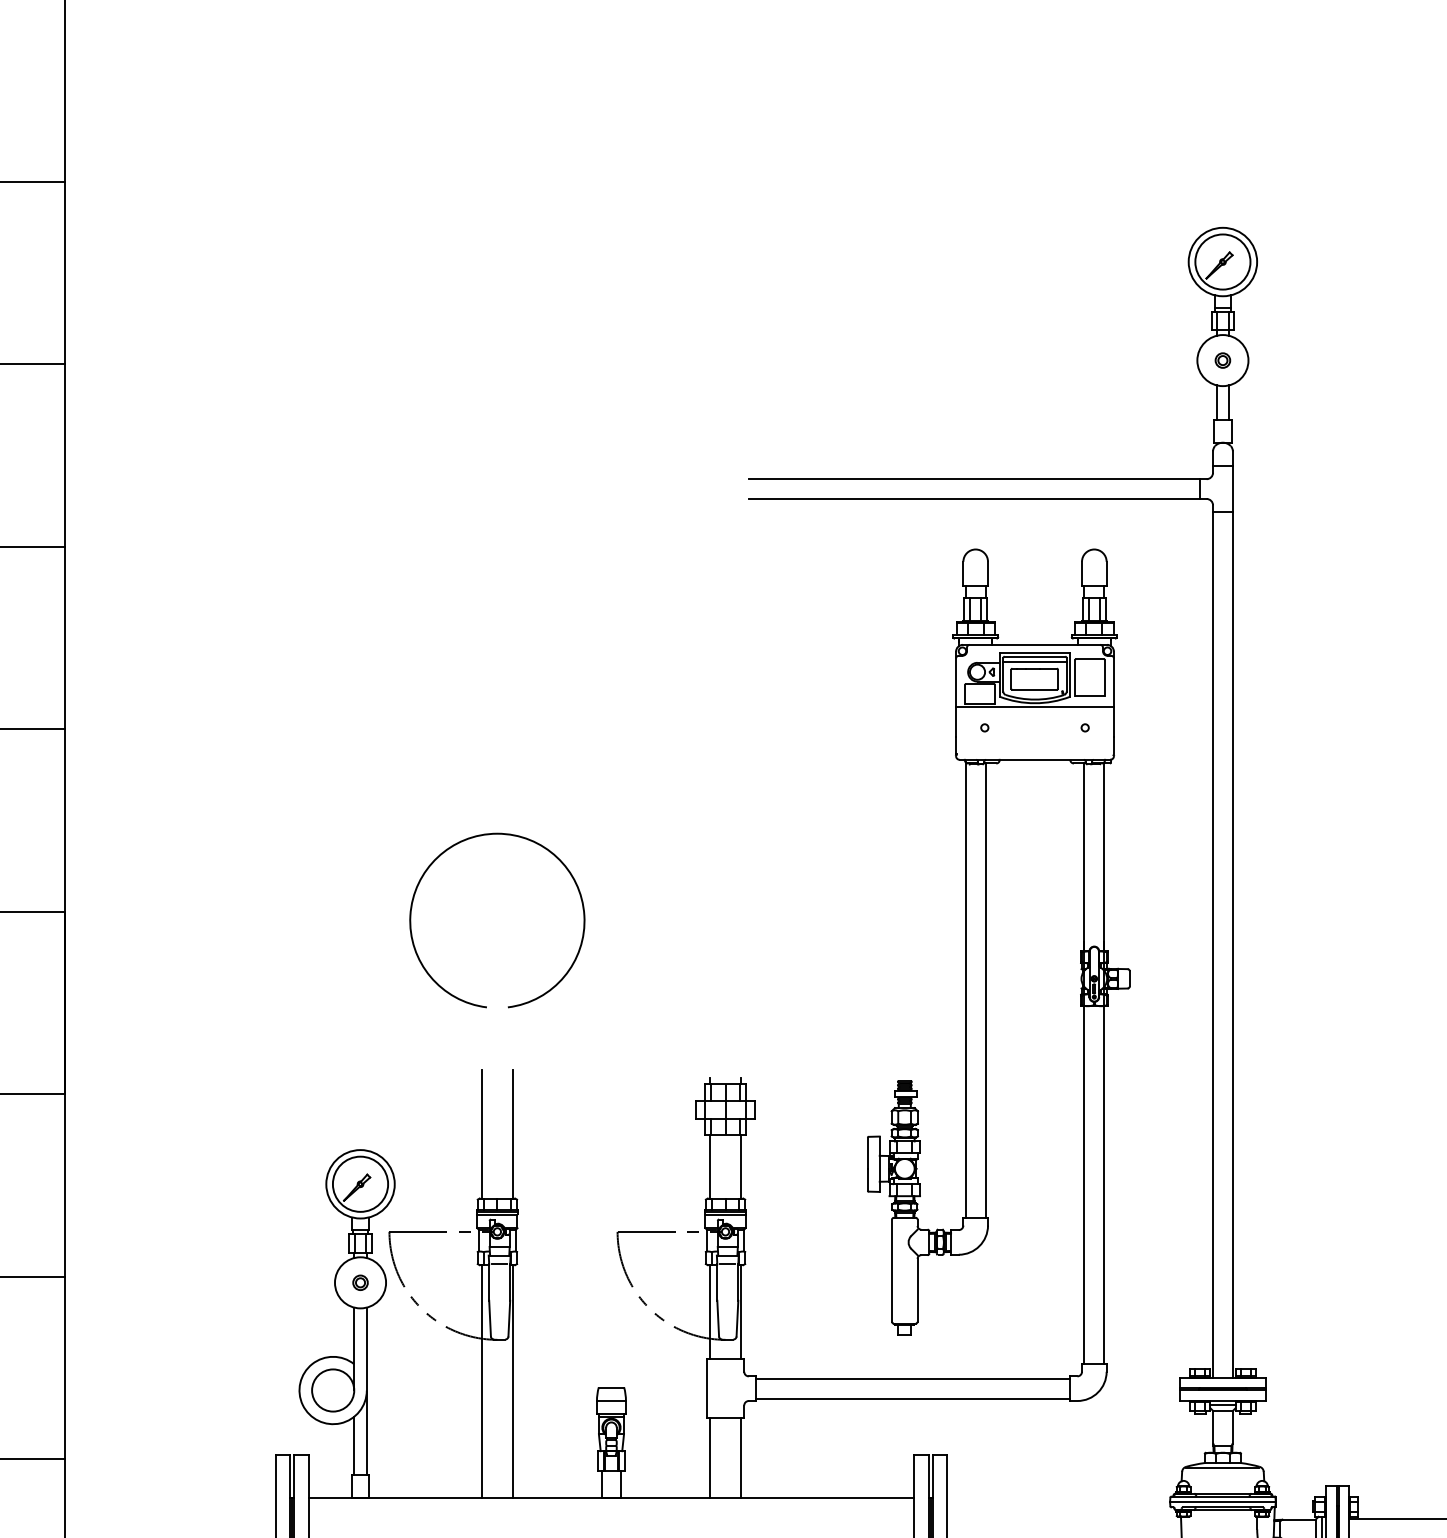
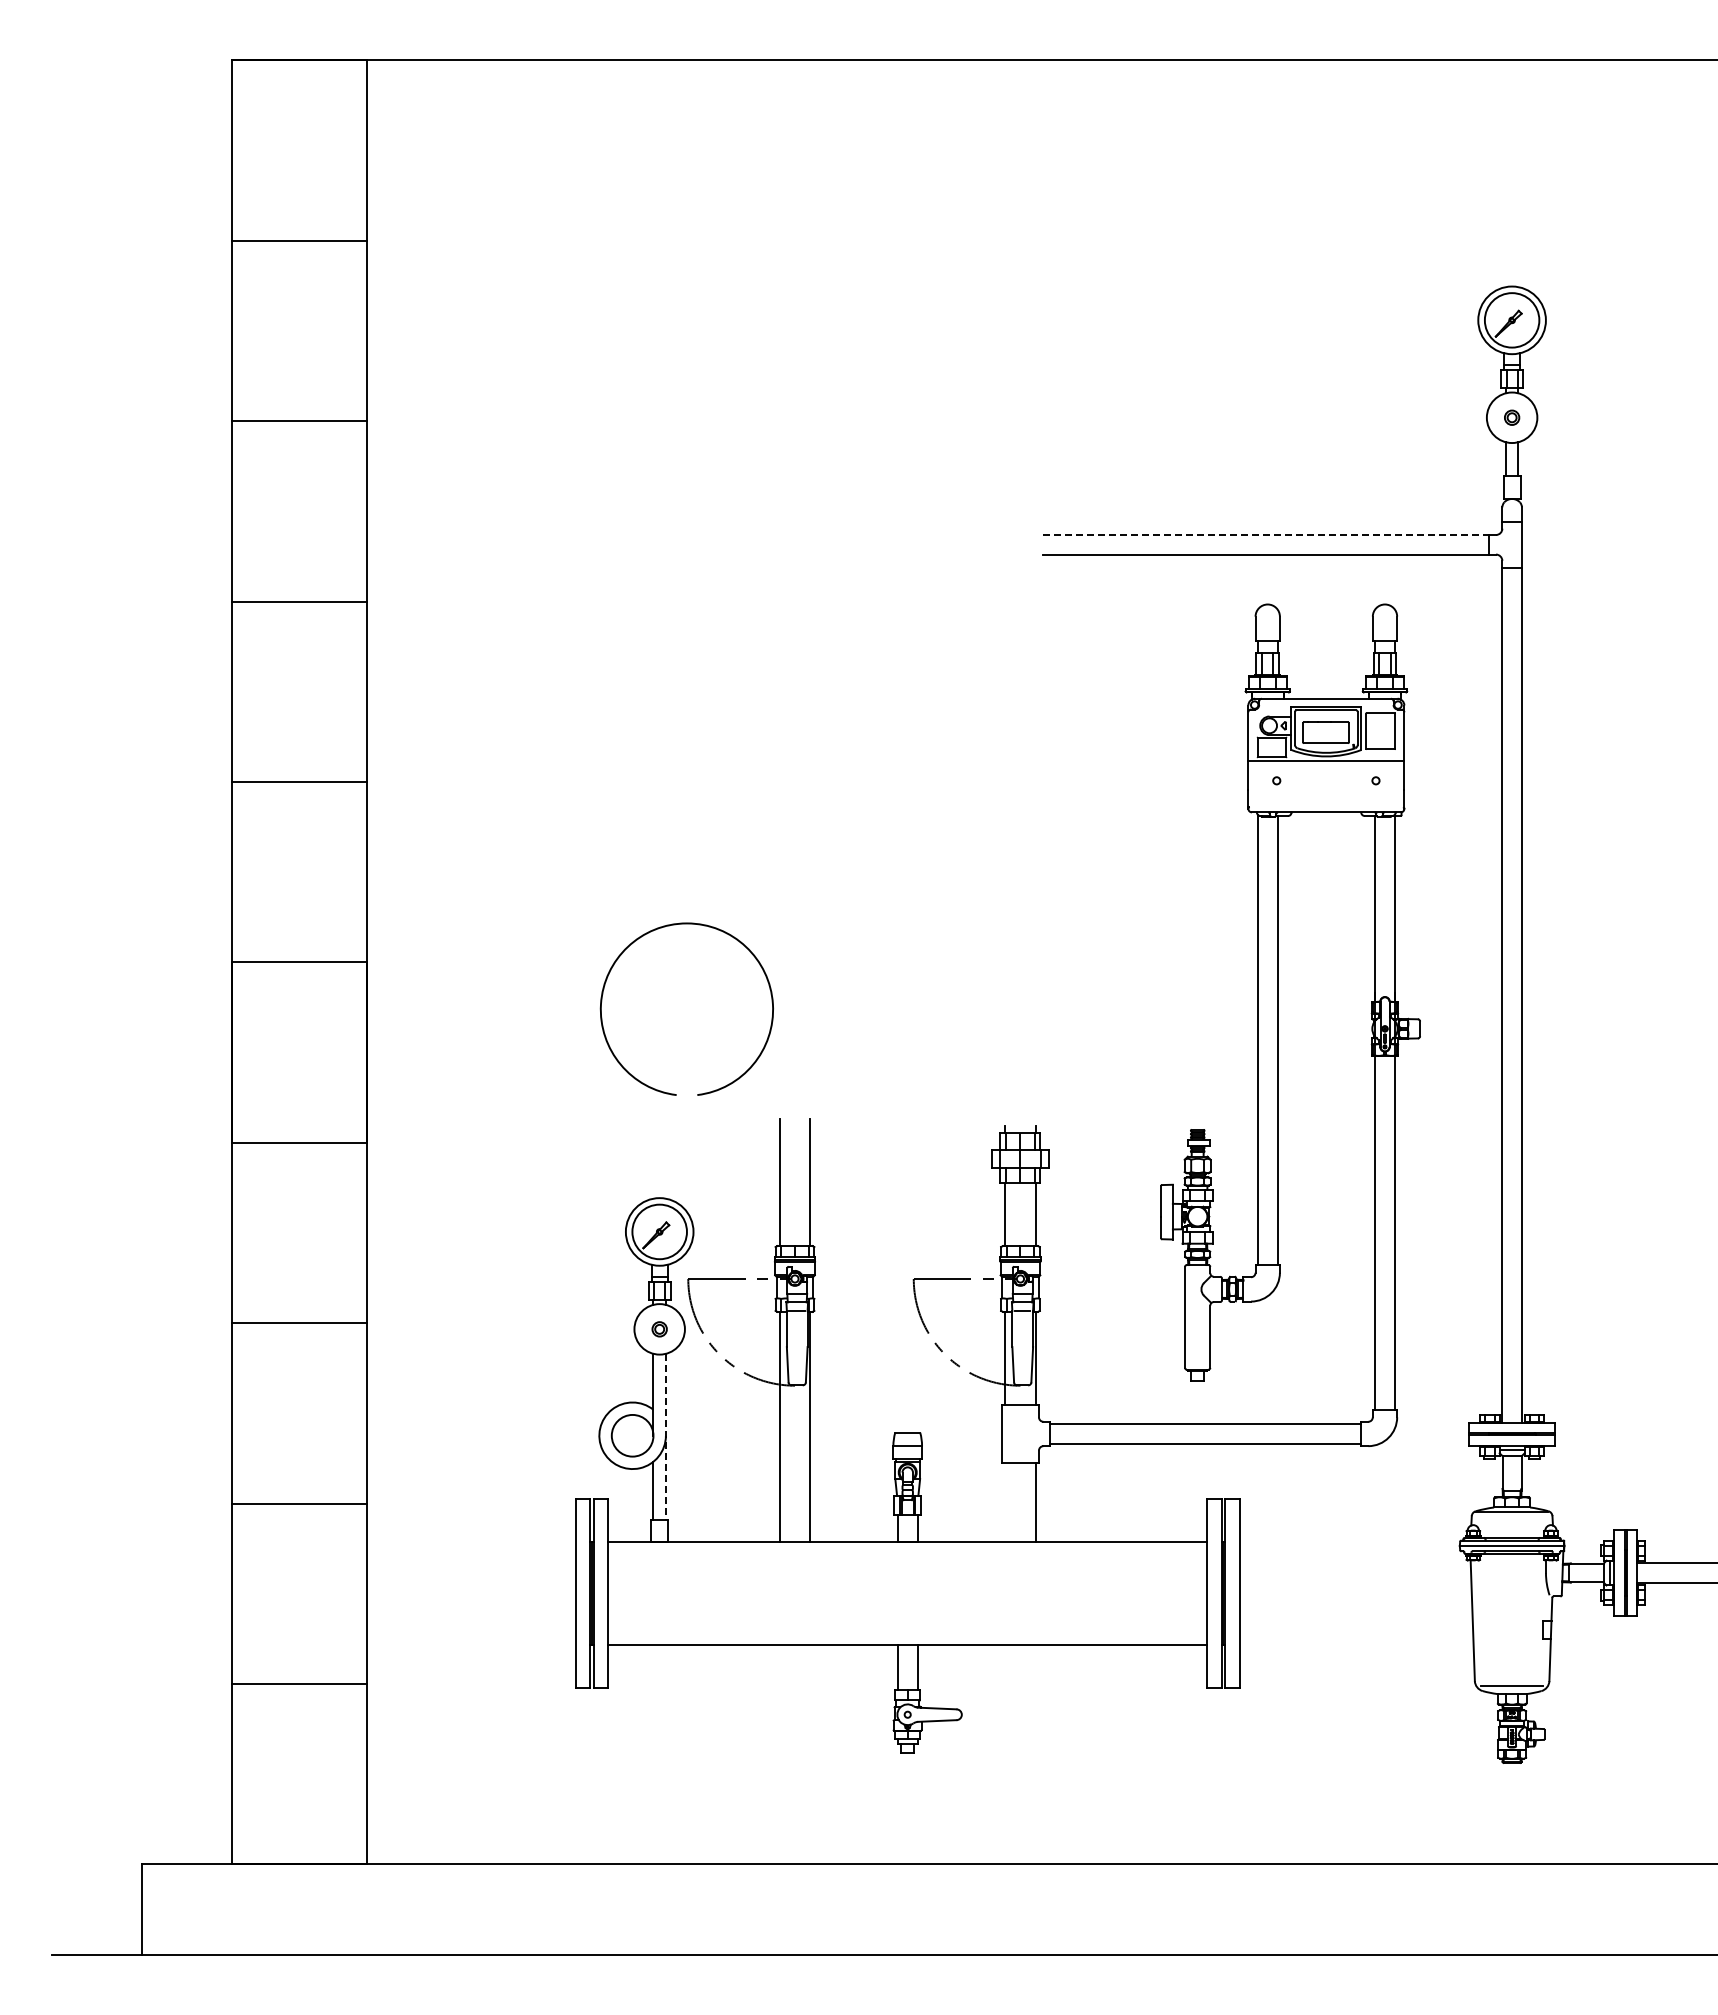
line: (974, 479) -> (1266, 535), solid -> dashed
line: (1035, 661) -> (1326, 715), removed
arc: (459, 843) -> (649, 933), moved
line: (366, 1391) -> (665, 1436), solid -> dashed
line: (710, 1458) -> (1005, 1502), removed

